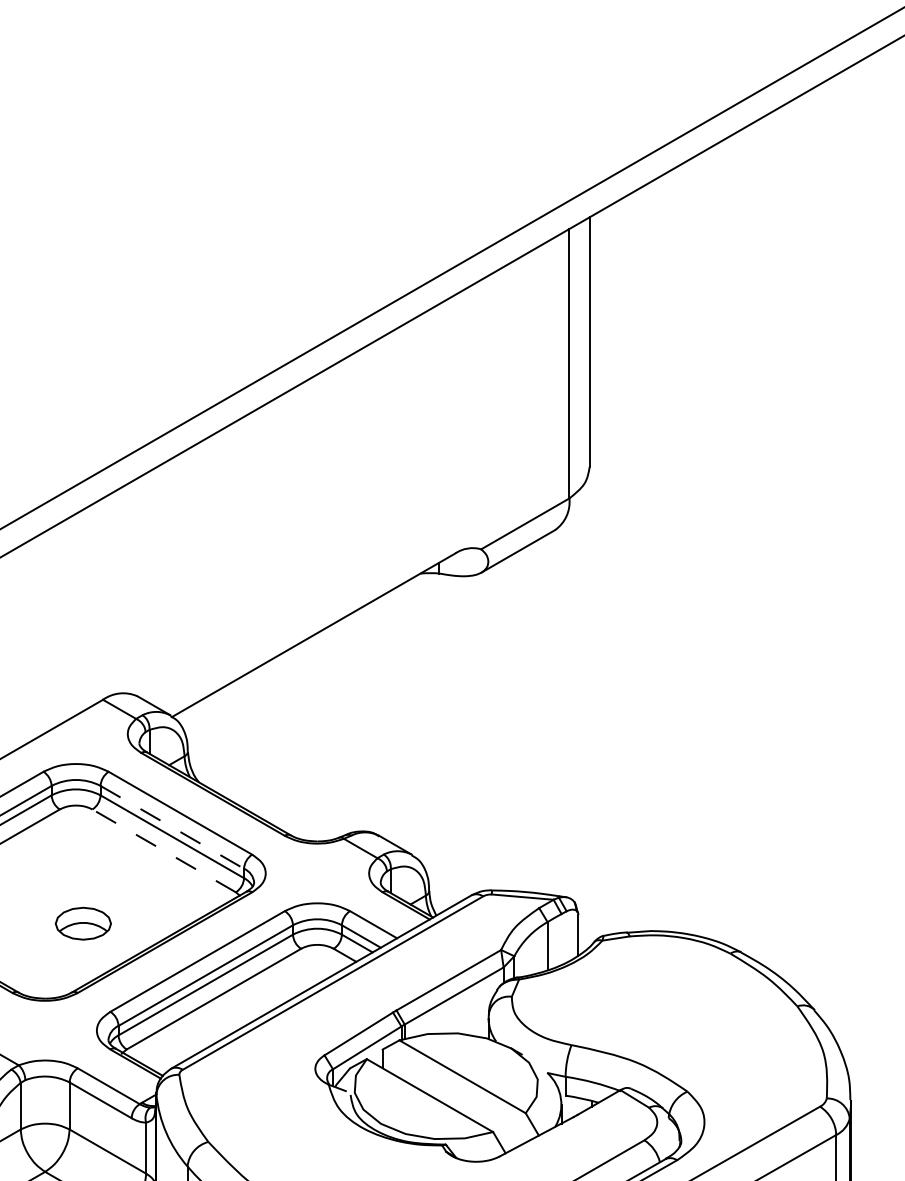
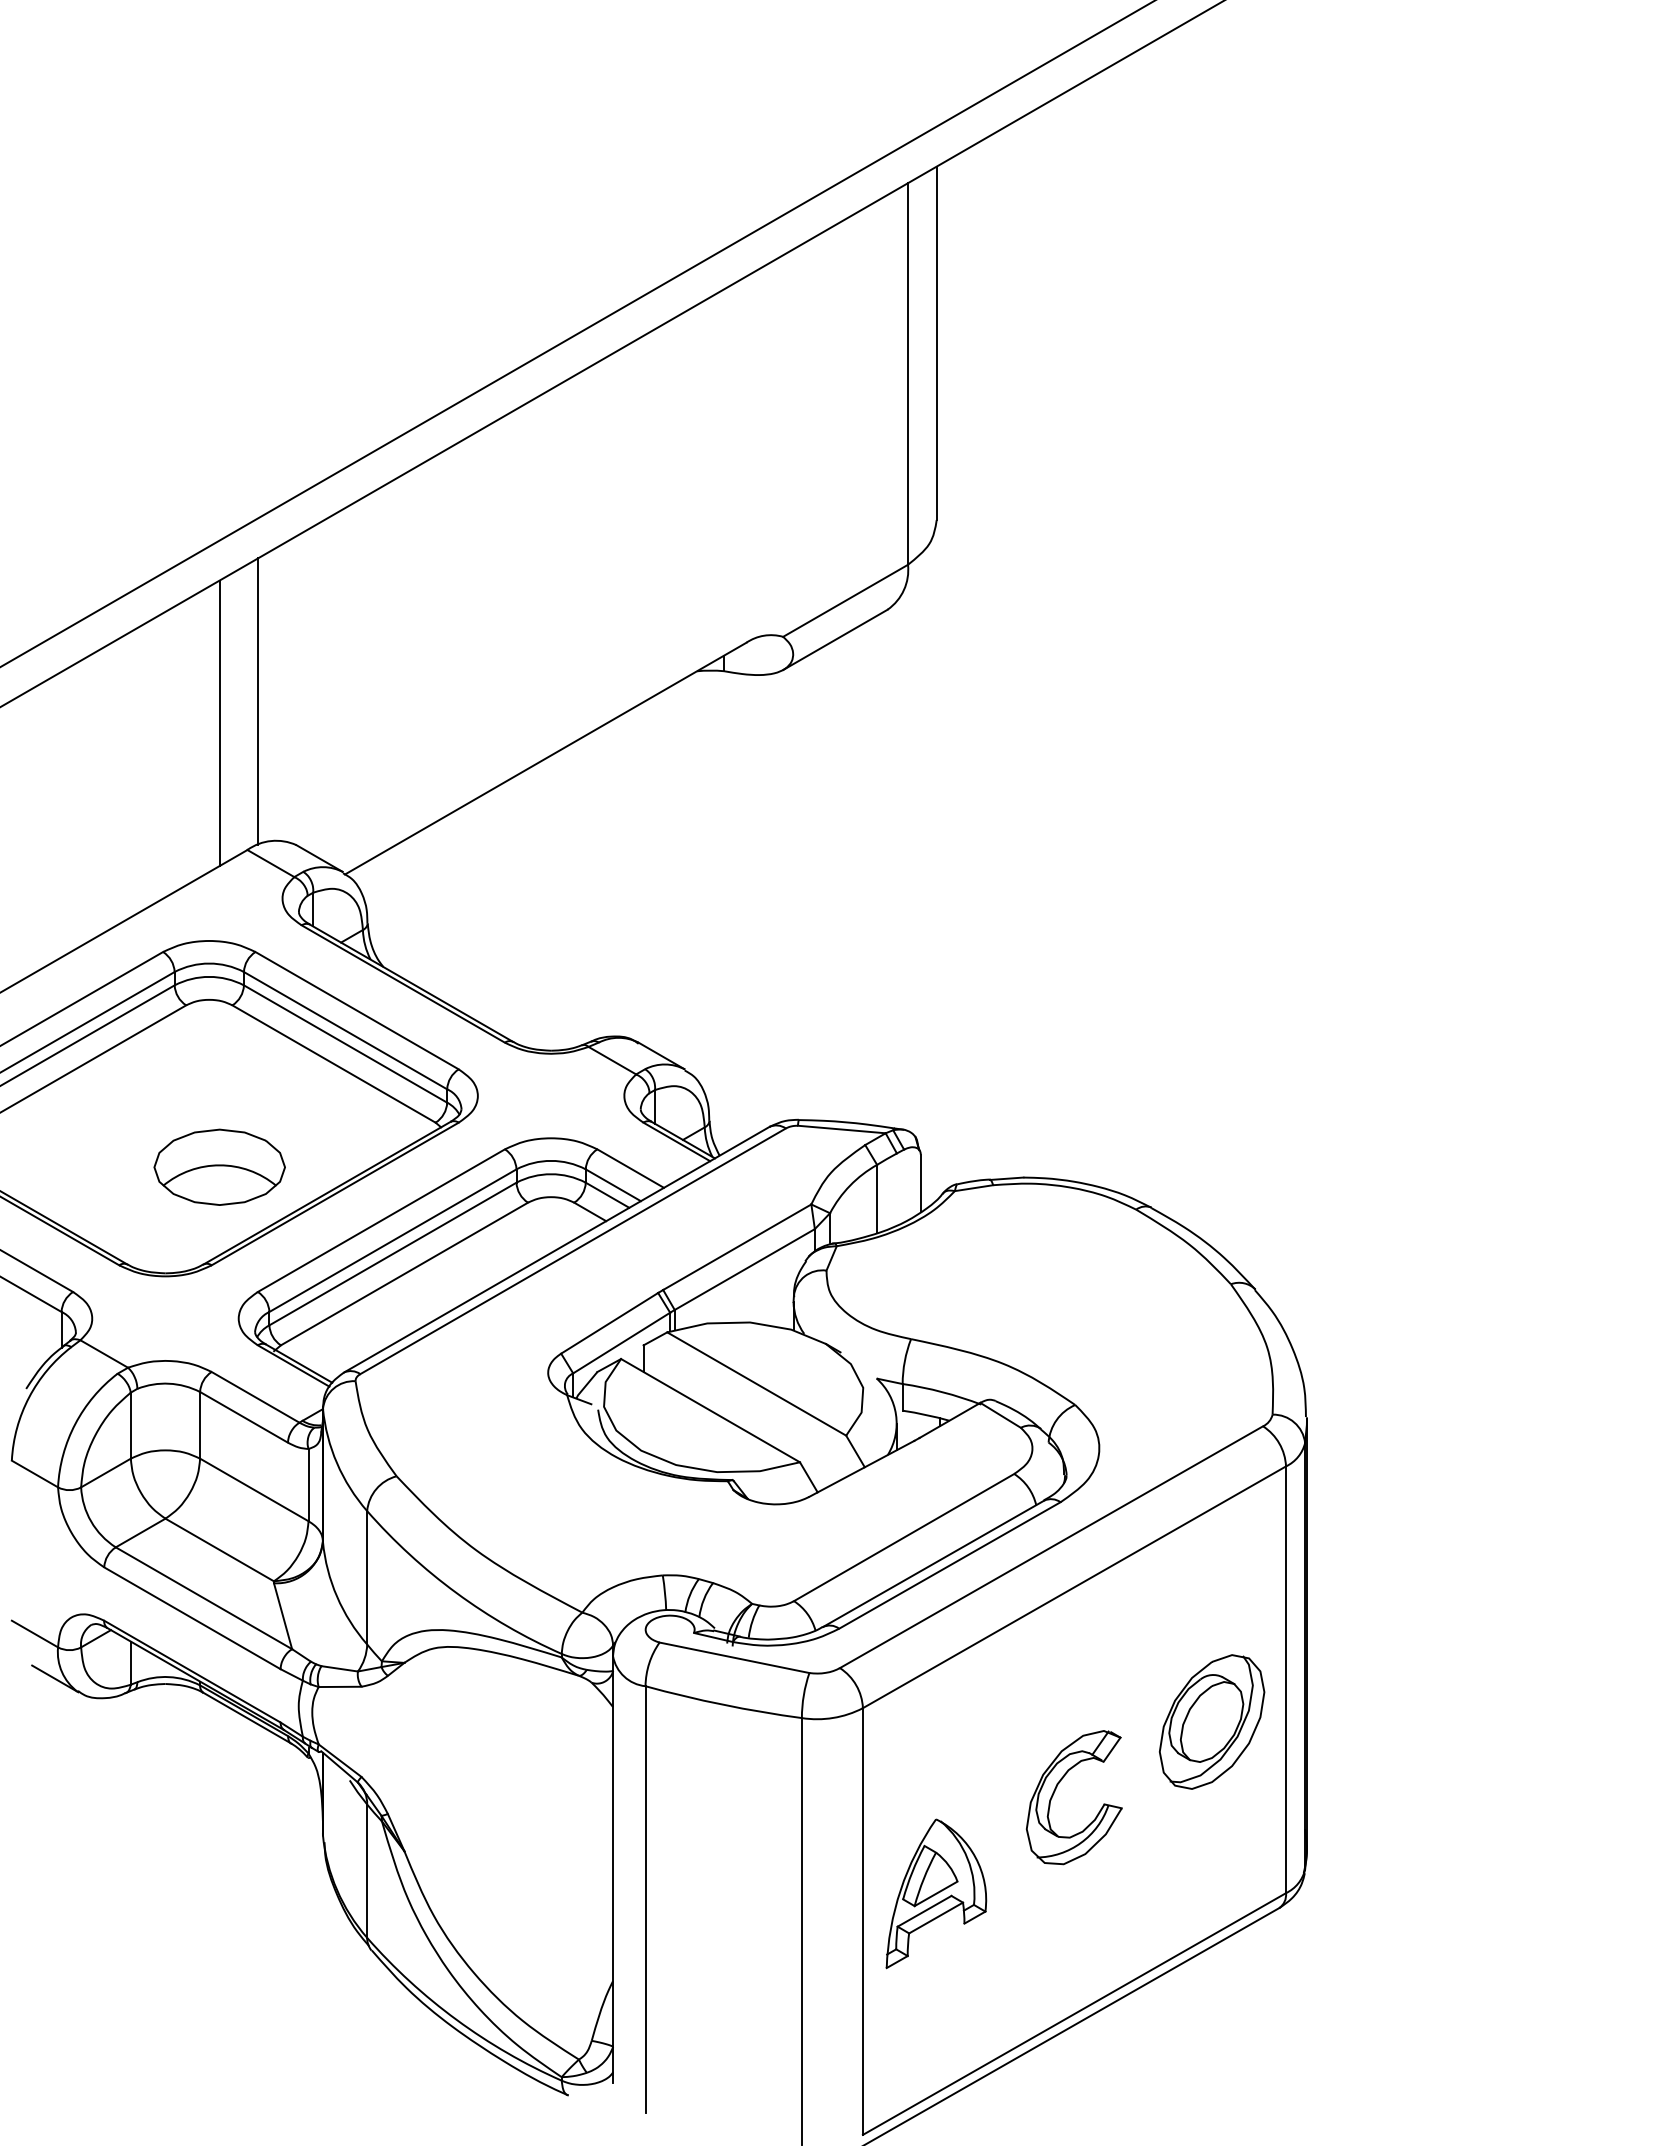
line: (110, 594) -> (257, 701), added
line: (83, 609) -> (219, 722), added
line: (172, 827) -> (346, 1030), dashed -> solid
line: (163, 850) -> (333, 1063), dashed -> solid
part: (83, 923) -> (219, 1166), size x1.67

